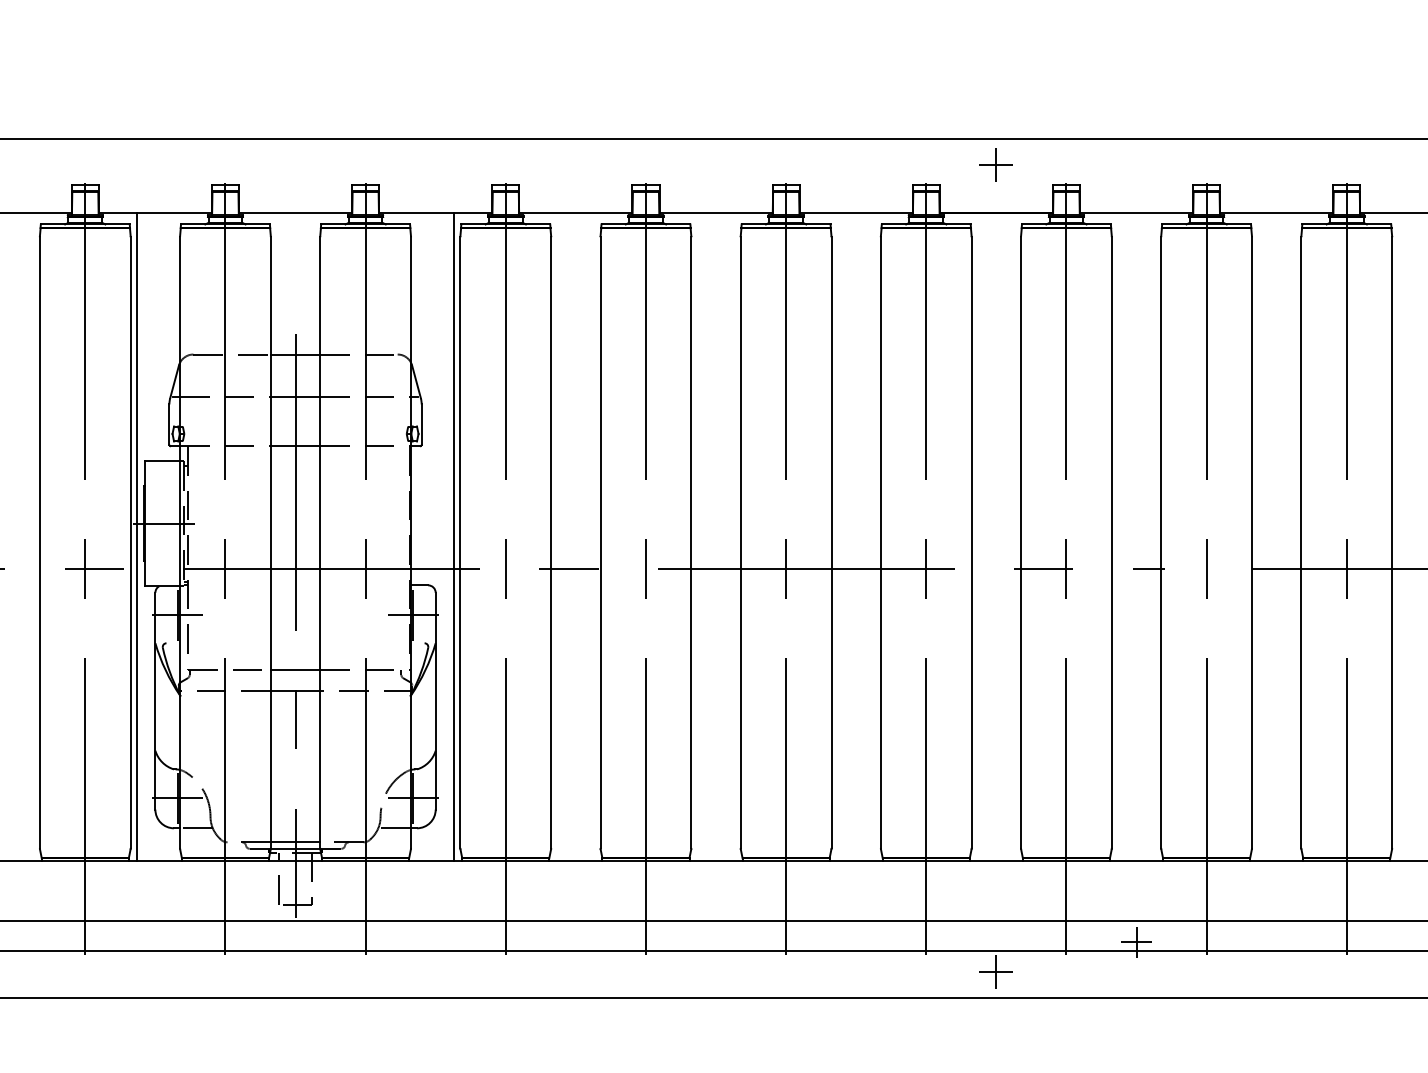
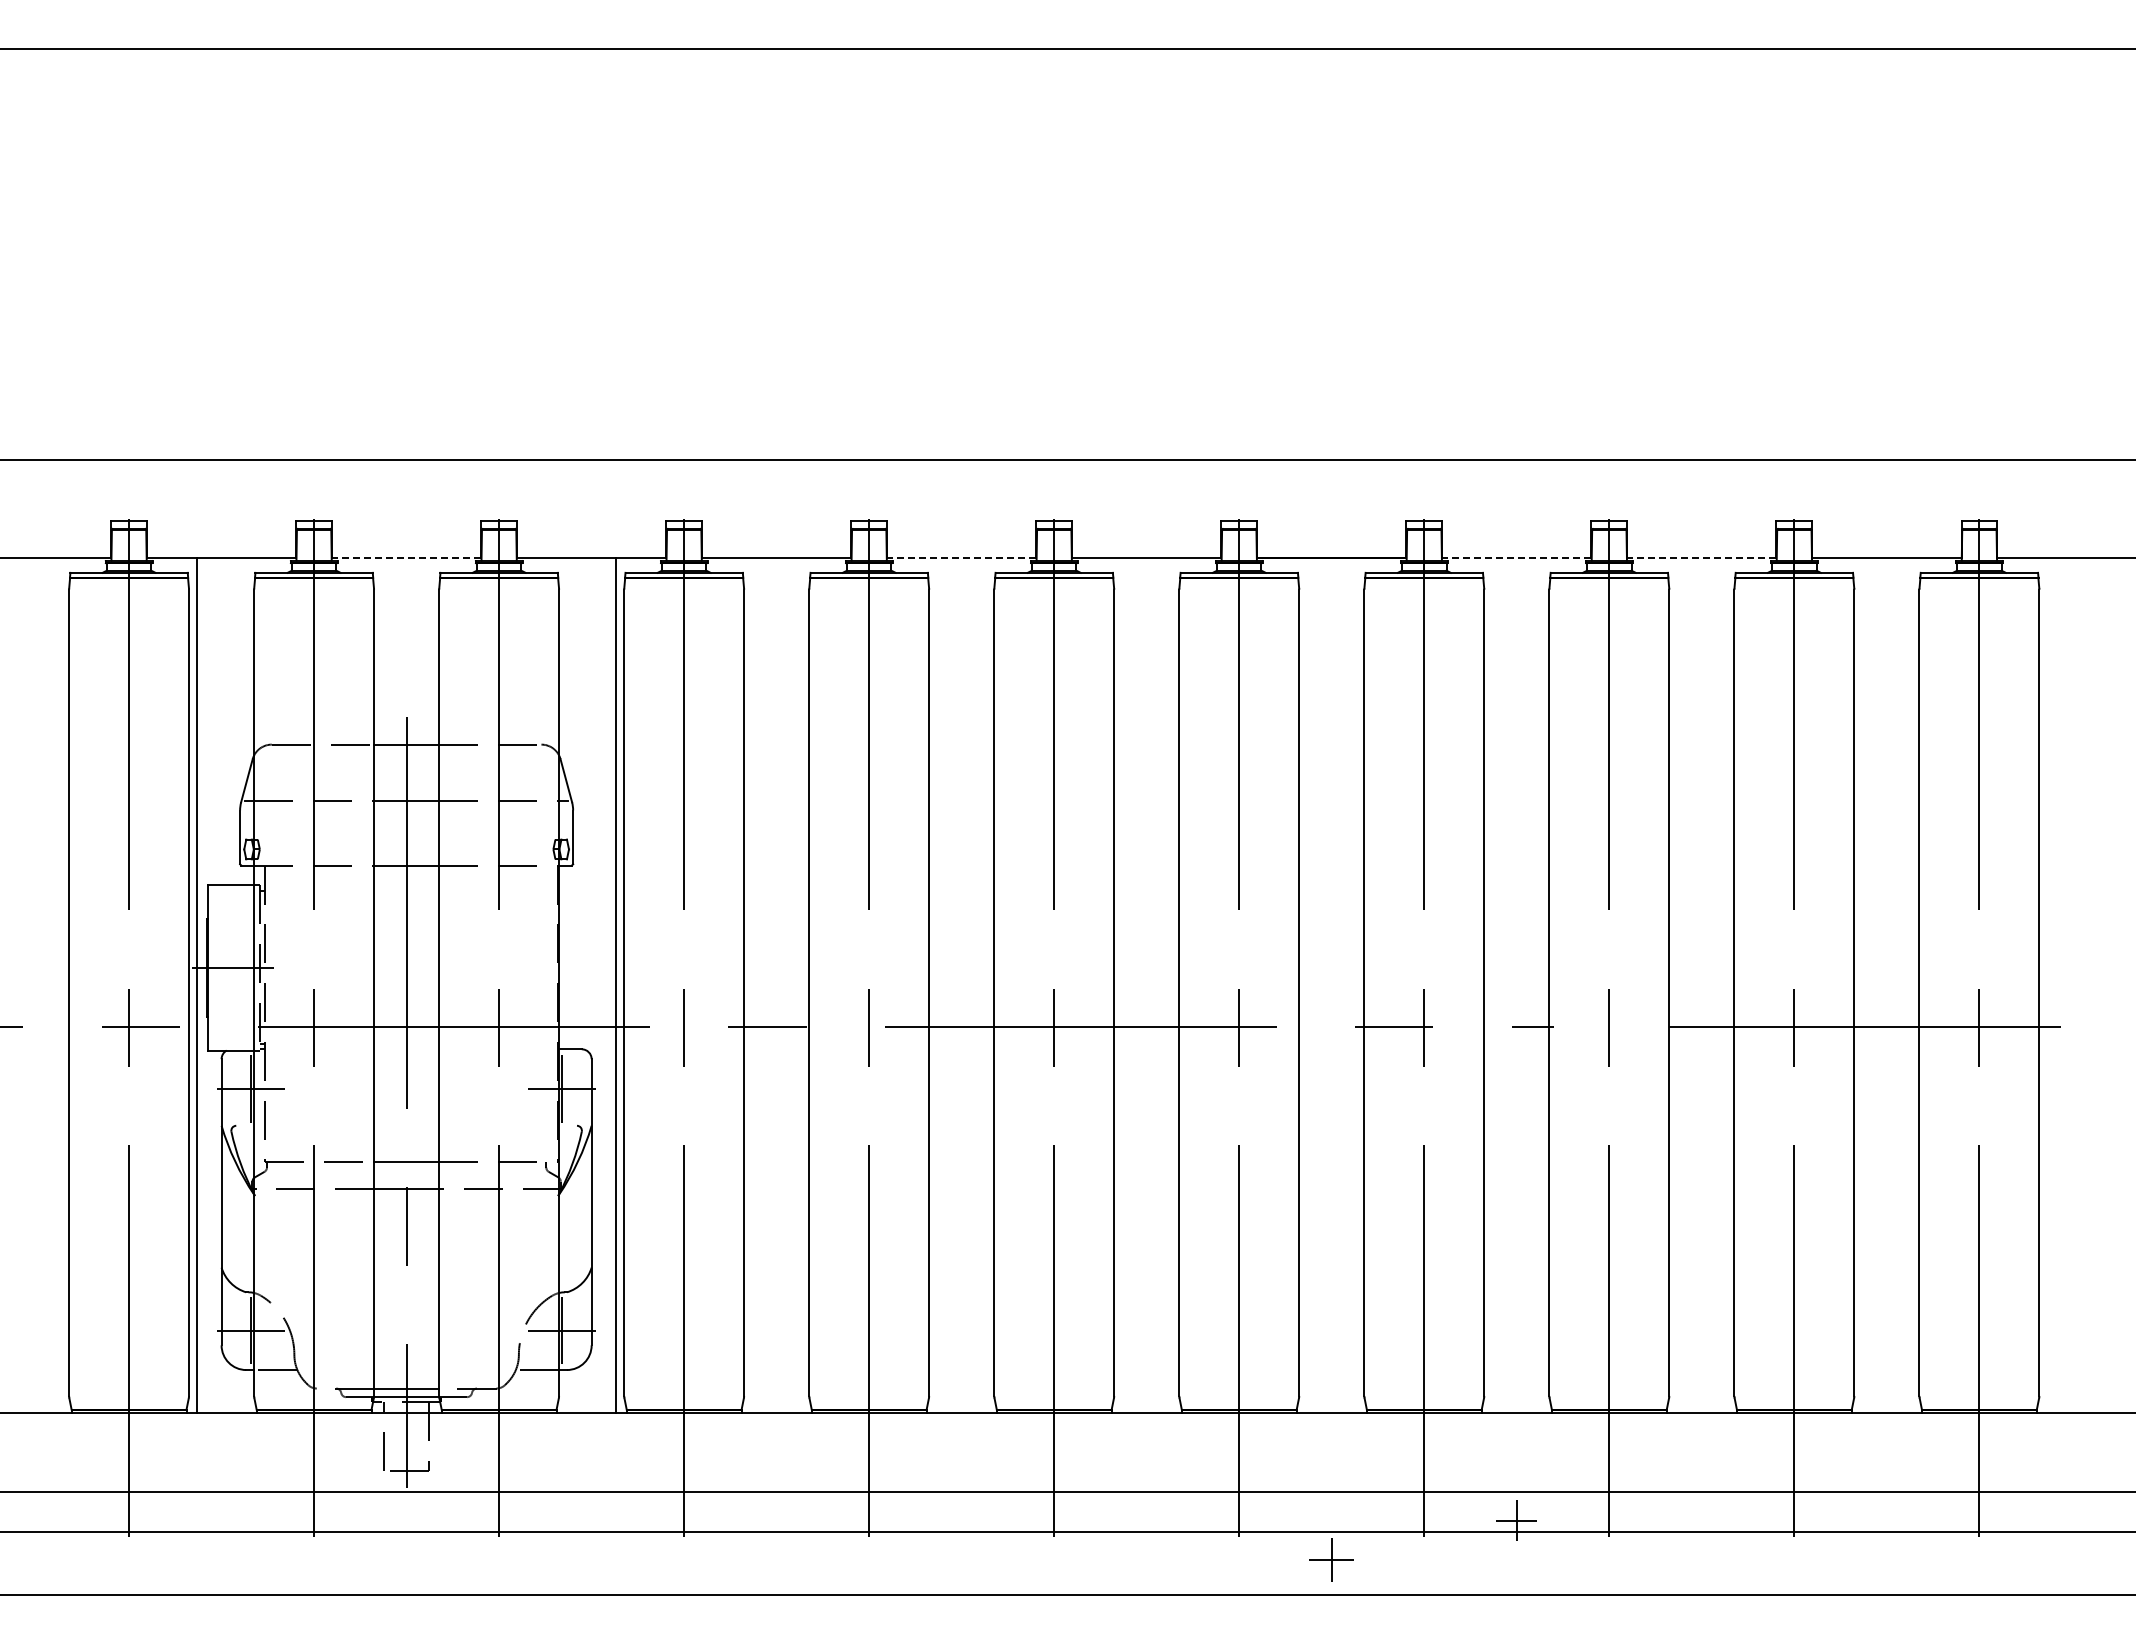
part: (996, 165) -> (1331, 494), removed
line: (295, 213) -> (406, 558), solid -> dashed
line: (715, 213) -> (961, 558), solid -> dashed
line: (1136, 213) -> (1516, 558), solid -> dashed
line: (1276, 213) -> (1701, 558), solid -> dashed

